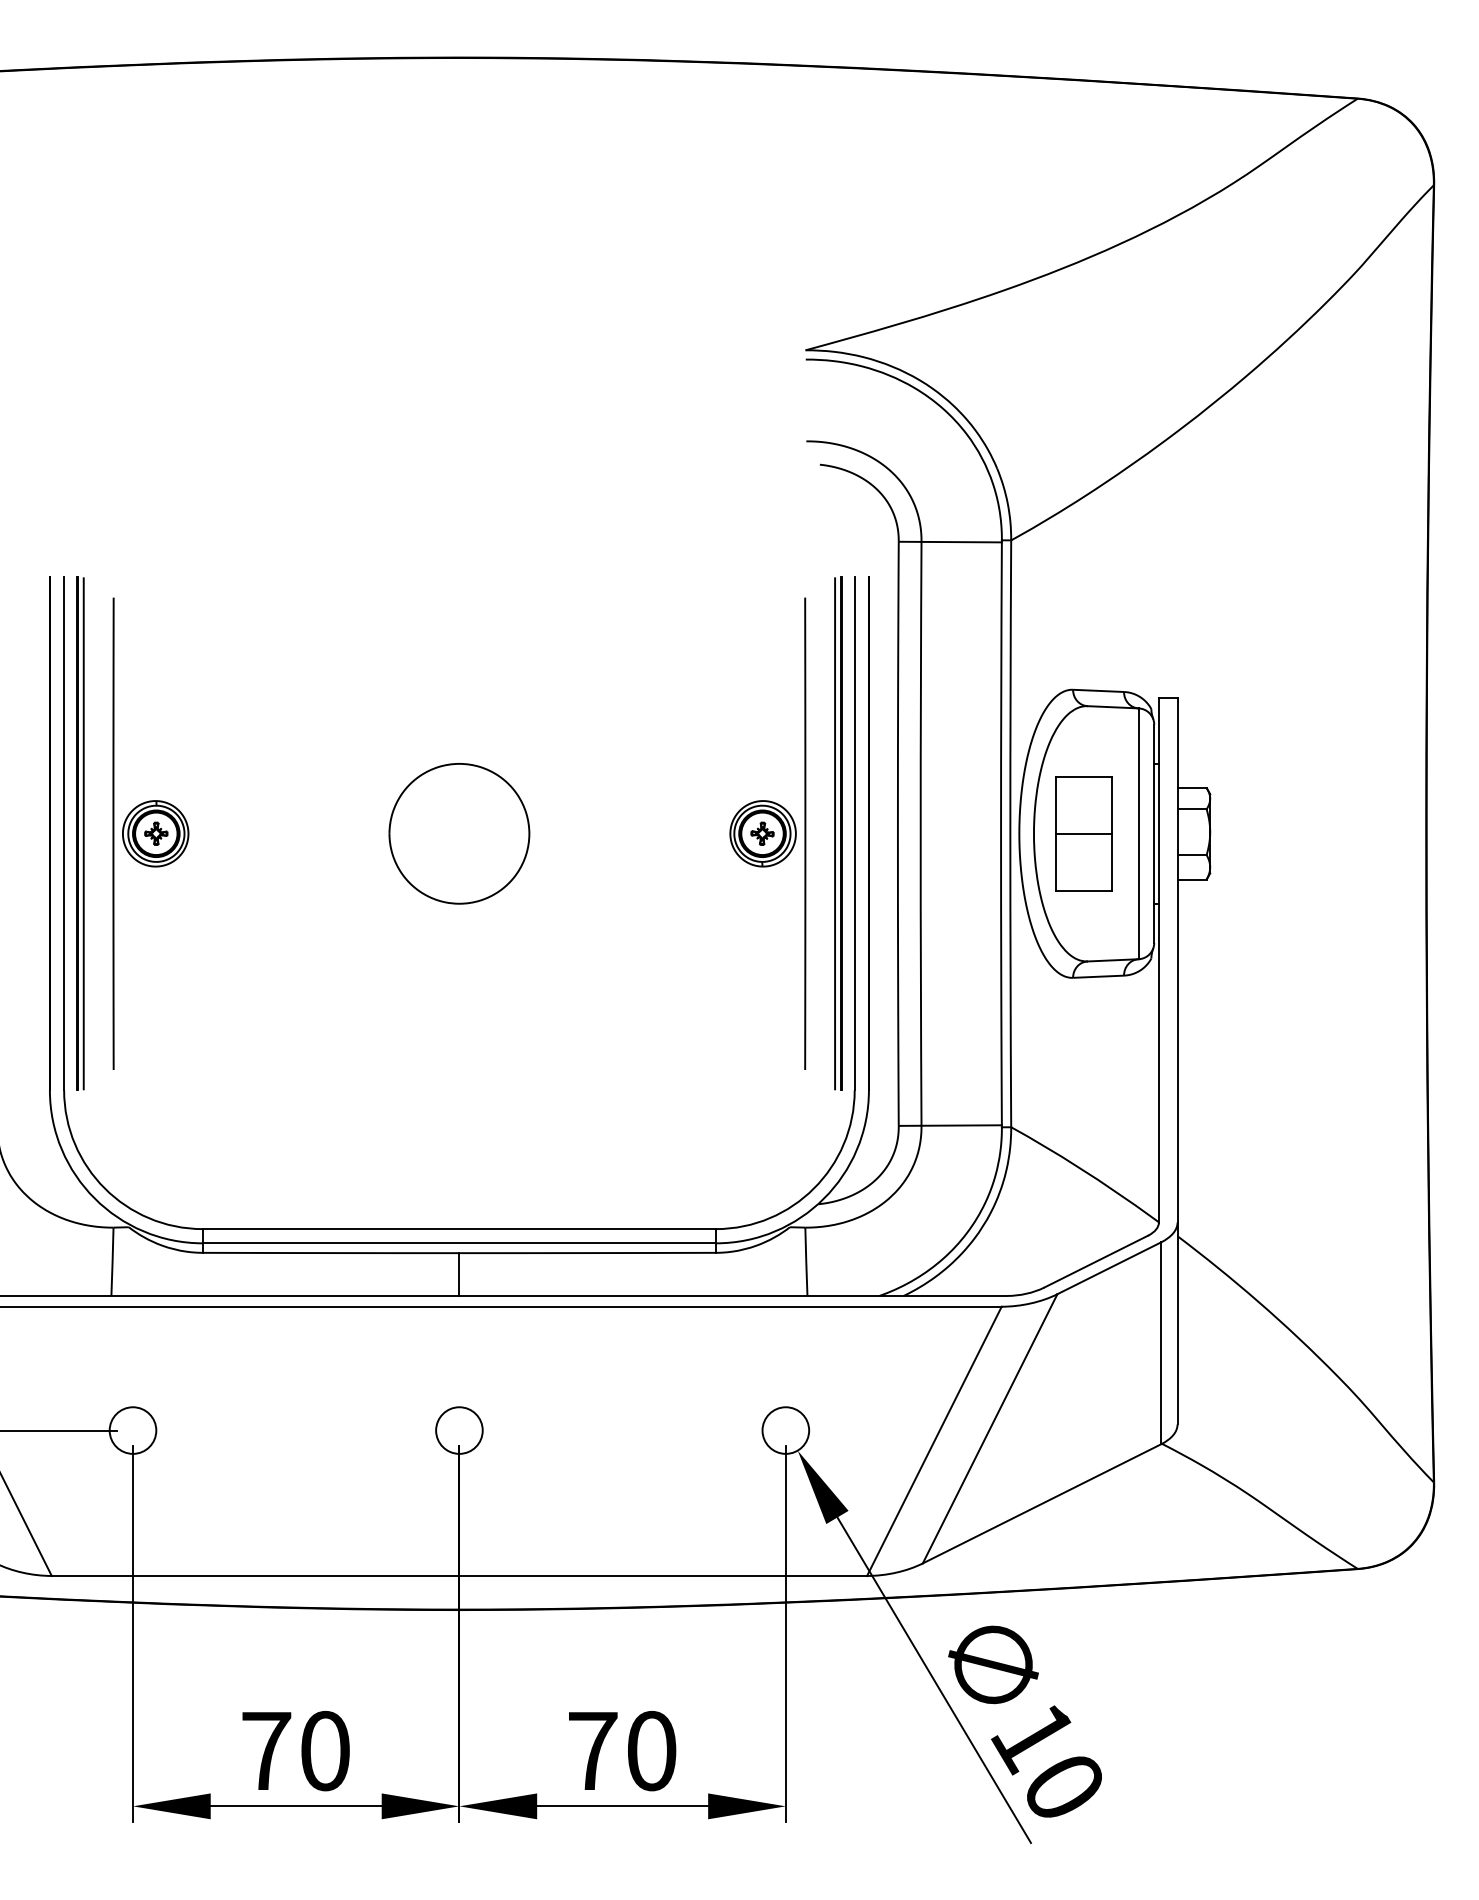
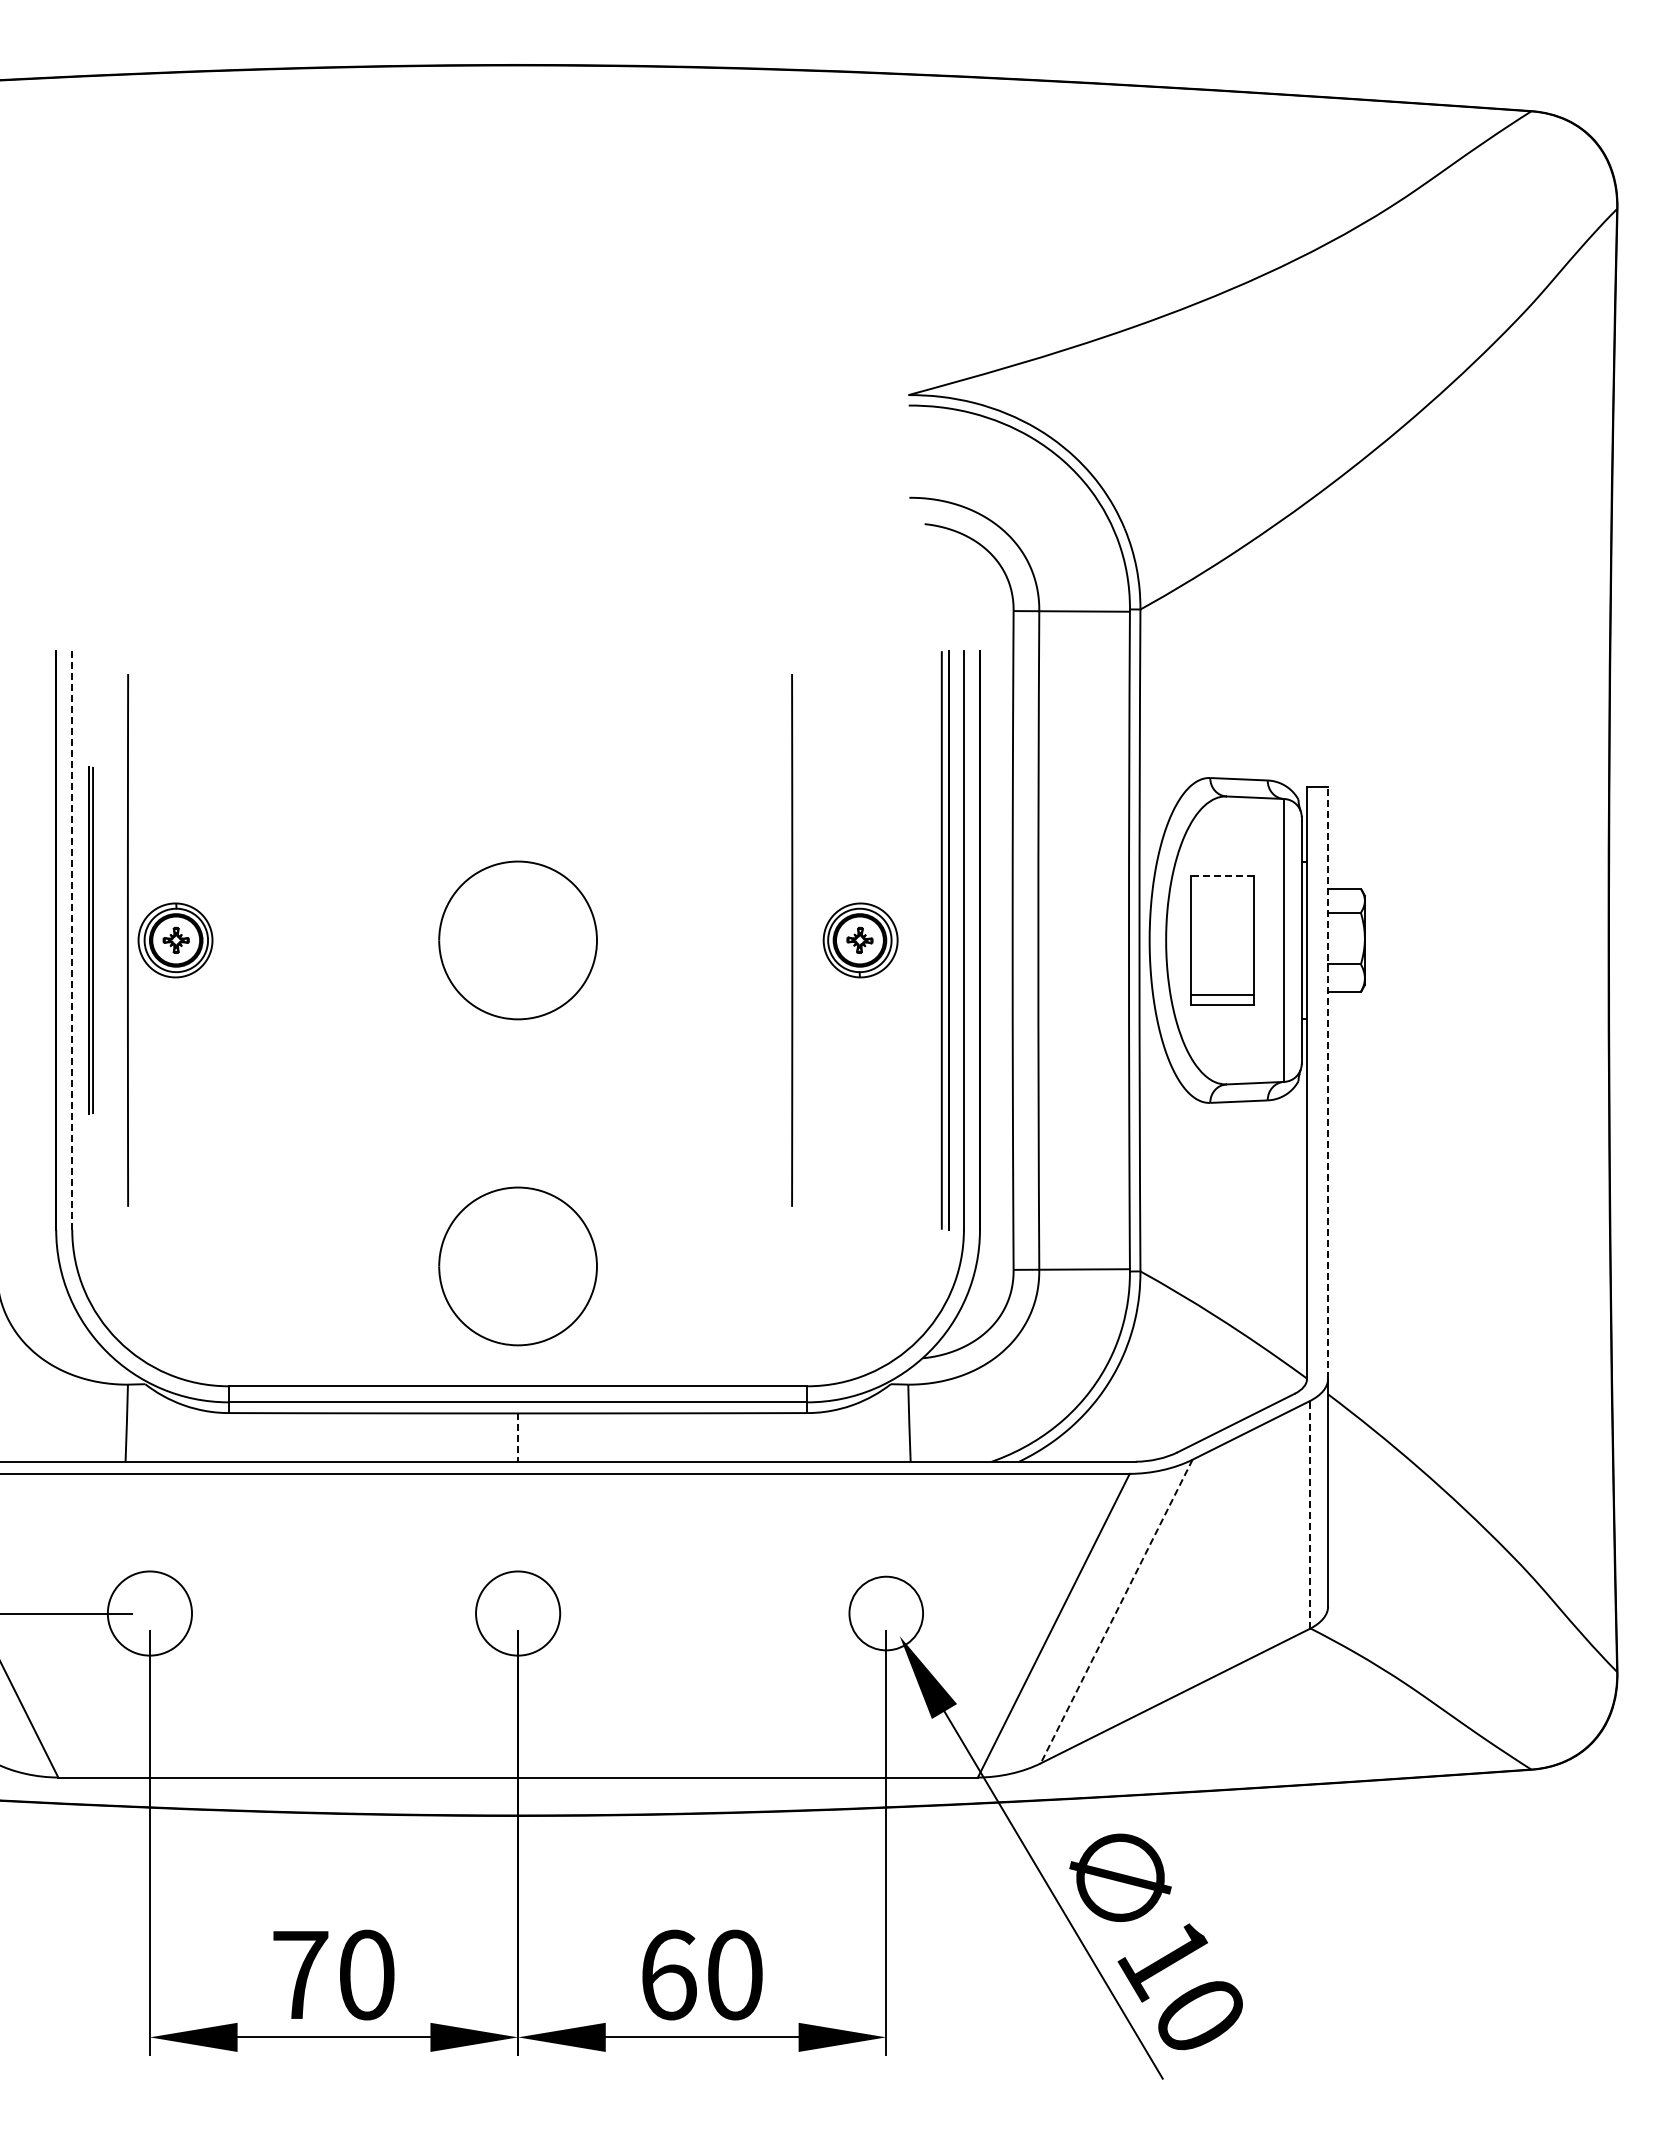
line: (1083, 777) -> (1222, 876), solid -> dashed
line: (64, 833) -> (72, 940), solid -> dashed
part: (80, 833) -> (90, 940), size x0.6
line: (805, 833) -> (792, 940), moved
line: (1083, 833) -> (1222, 995), moved
line: (1177, 960) -> (1328, 1083), solid -> dashed
part: (458, 1122) -> (517, 1266), added
line: (459, 1275) -> (518, 1438), solid -> dashed
line: (1161, 1343) -> (1309, 1515), solid -> dashed
line: (989, 1428) -> (1116, 1611), solid -> dashed
circle: (132, 1430) -> (149, 1613), size x1.6
circle: (458, 1430) -> (517, 1613), size x1.6
circle: (785, 1430) -> (885, 1613), size x1.4
text: (592, 1750) -> (668, 1974), 70 -> 60

